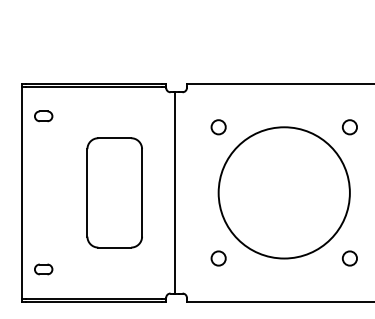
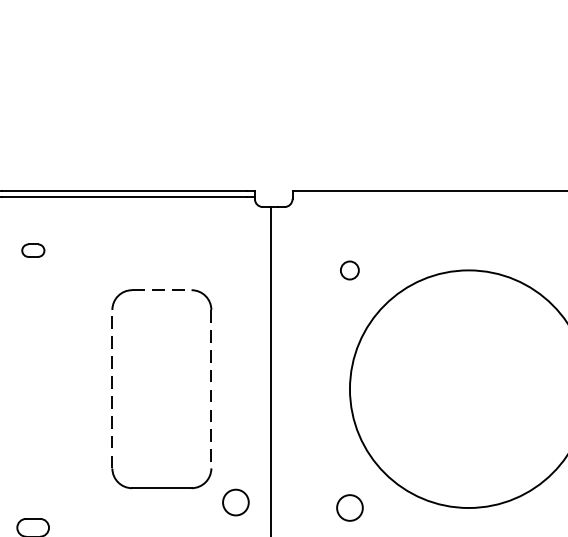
part: (43, 116) -> (32, 250), size x0.7
circle: (218, 127) -> (349, 270), size x0.7
line: (115, 138) -> (163, 290), solid -> dashed
line: (87, 192) -> (112, 388), solid -> dashed
line: (142, 192) -> (212, 388), solid -> dashed
circle: (155, 255) -> (235, 502), added

